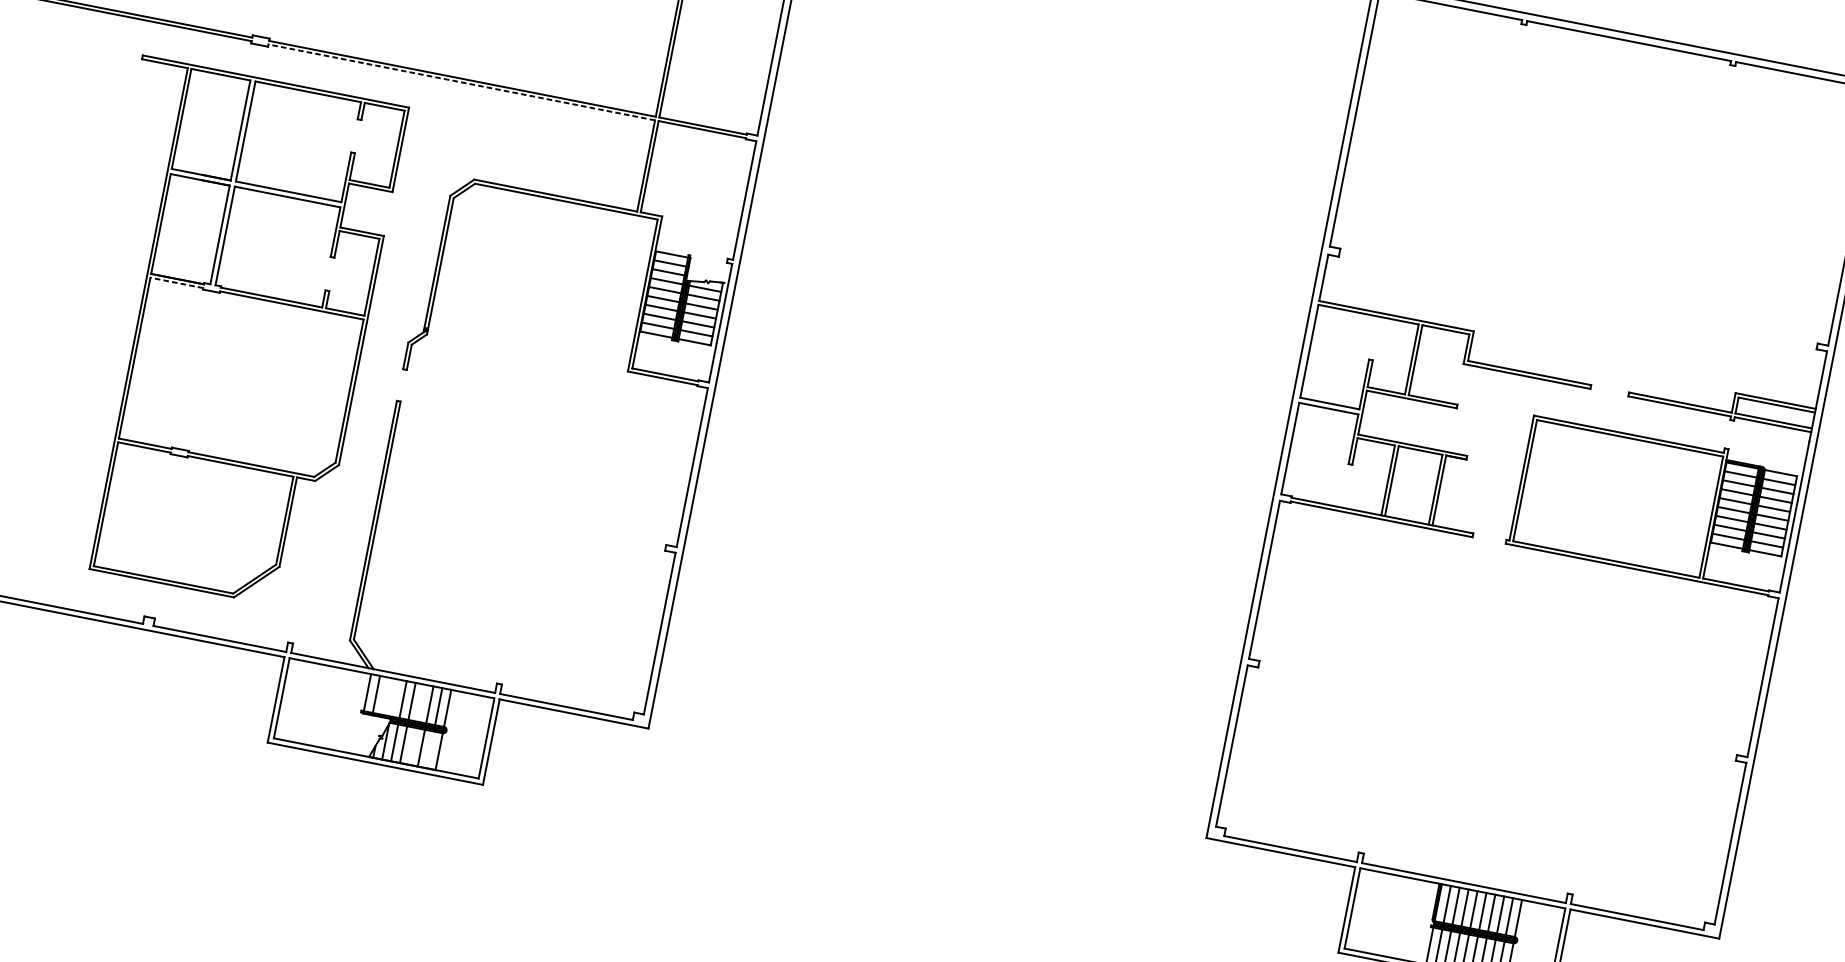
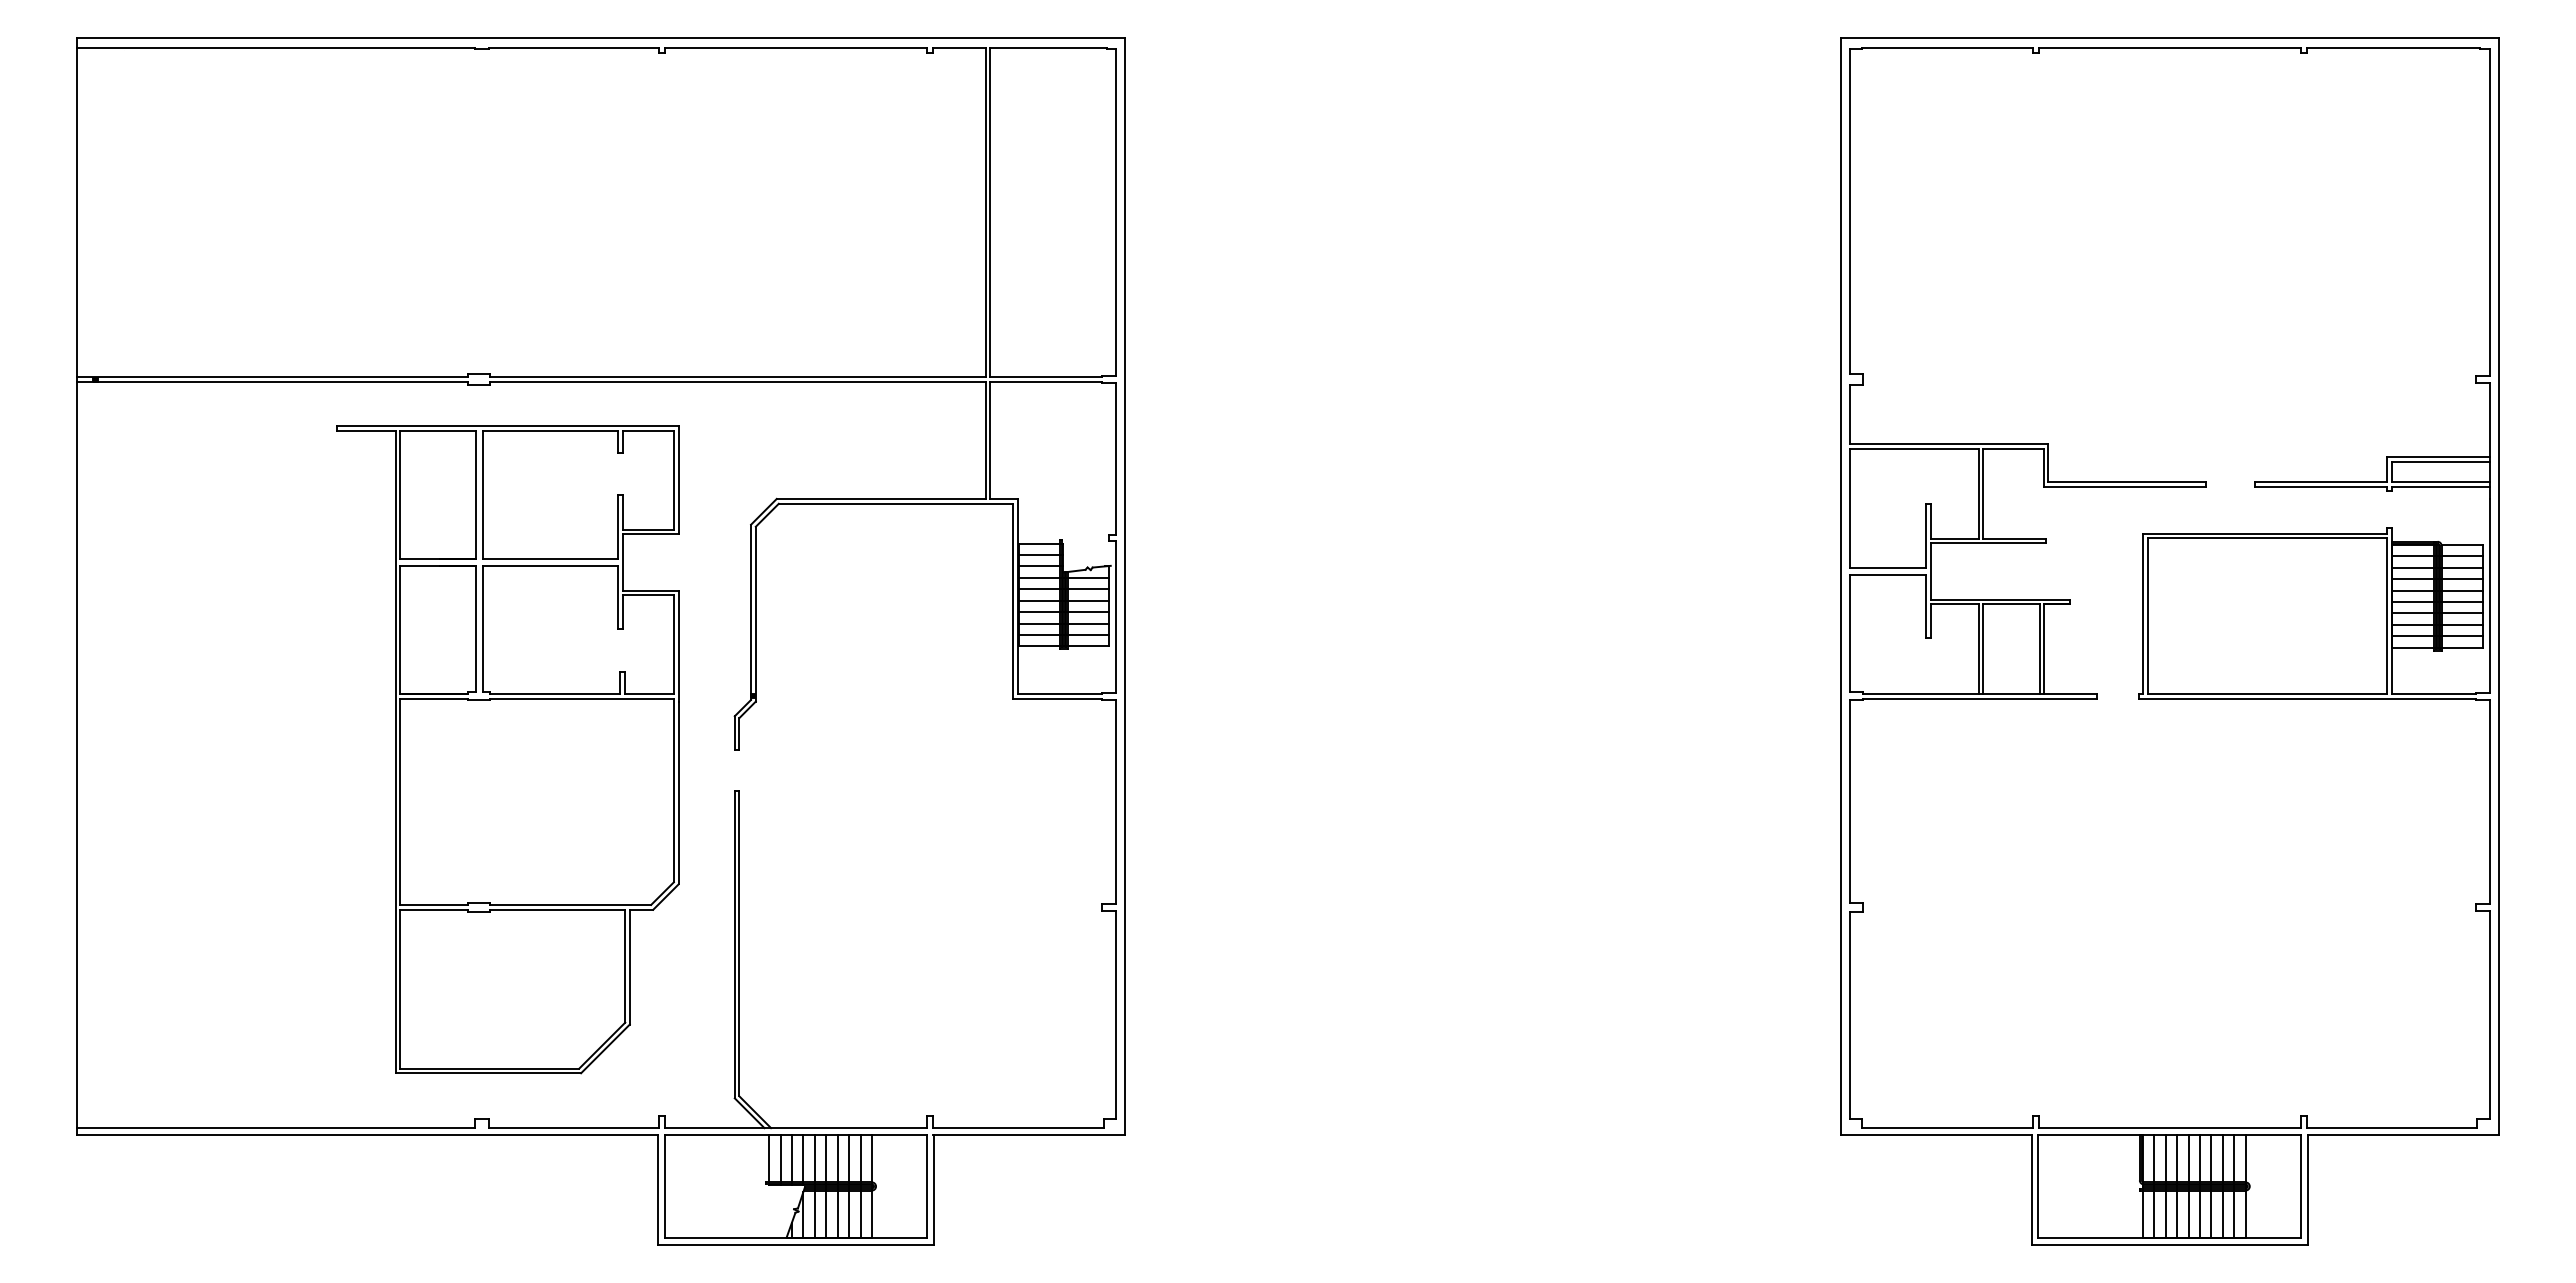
line: (461, 82) -> (737, 381), dashed -> solid
line: (177, 282) -> (434, 698), dashed -> solid
line: (384, 695) -> (791, 1158), added
line: (394, 697) -> (803, 1158), added
line: (420, 703) -> (837, 1158), added
line: (412, 745) -> (837, 1213), added
line: (430, 749) -> (860, 1213), added

